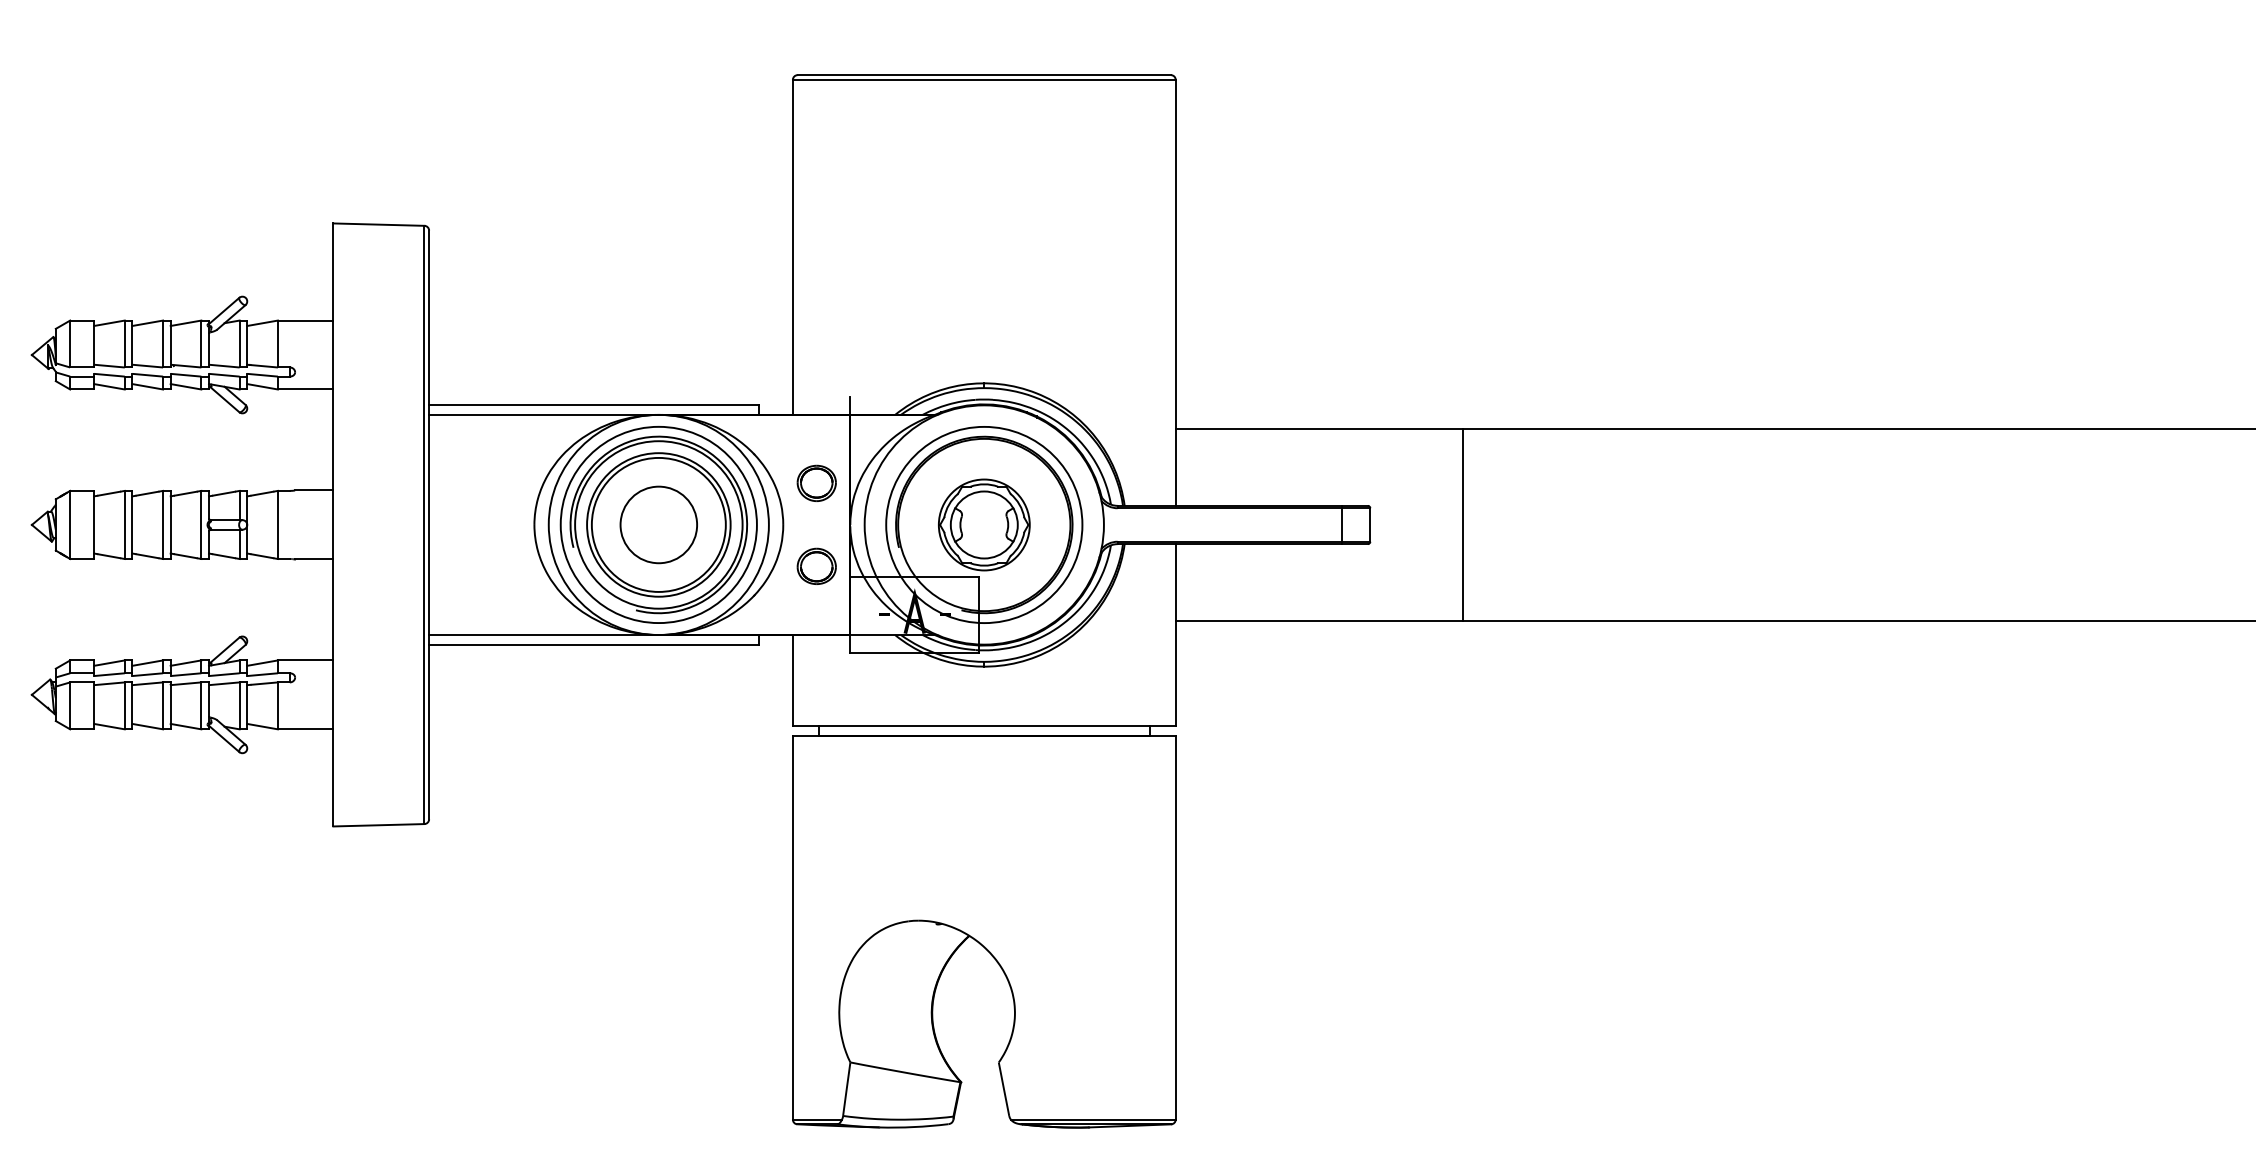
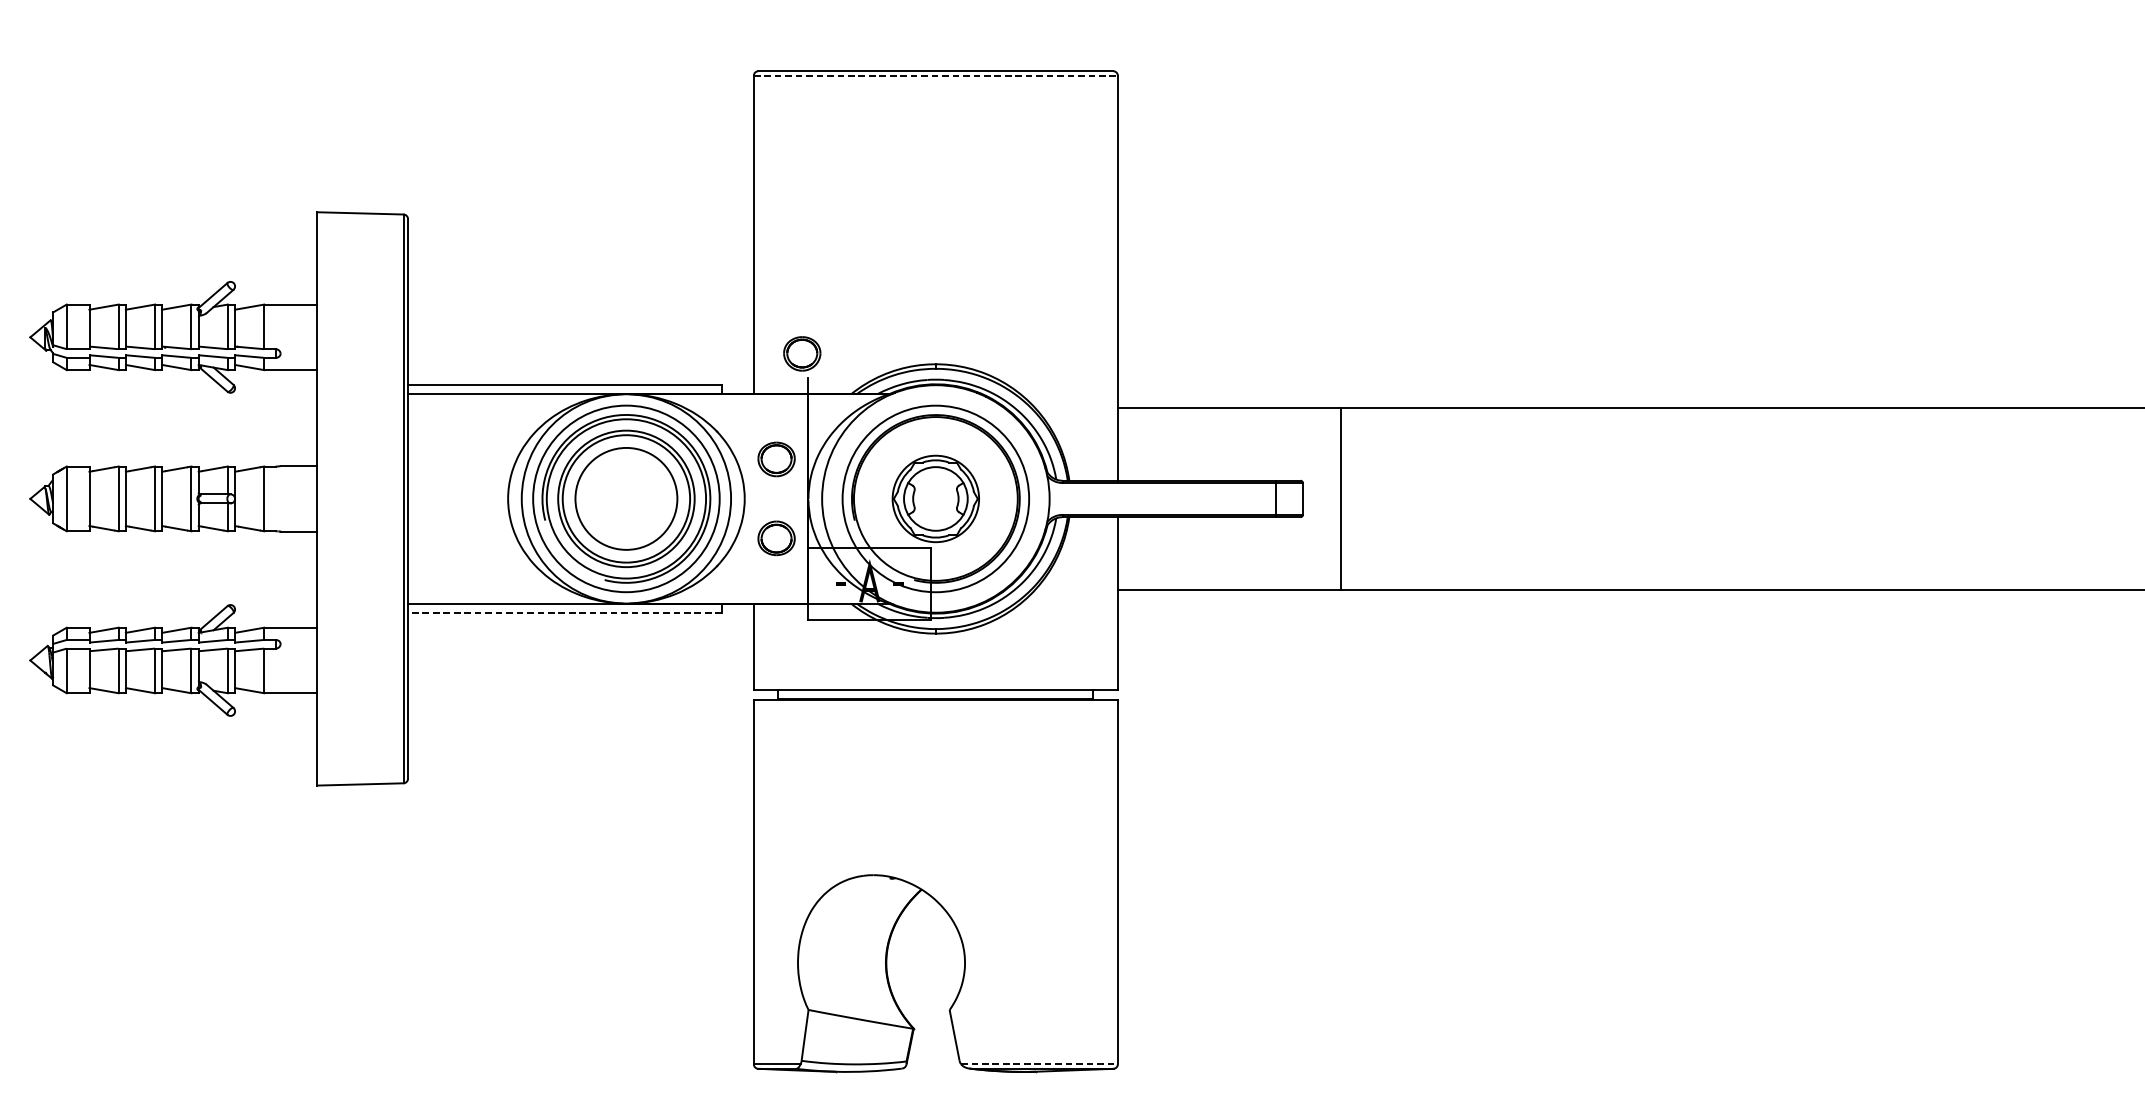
line: (984, 79) -> (936, 75), solid -> dashed
part: (843, 371) -> (801, 353), added
circle: (658, 524) -> (626, 498), size x1.4
line: (1462, 524) -> (1341, 498), moved
line: (593, 644) -> (564, 612), solid -> dashed
line: (1093, 1119) -> (1039, 1064), solid -> dashed

